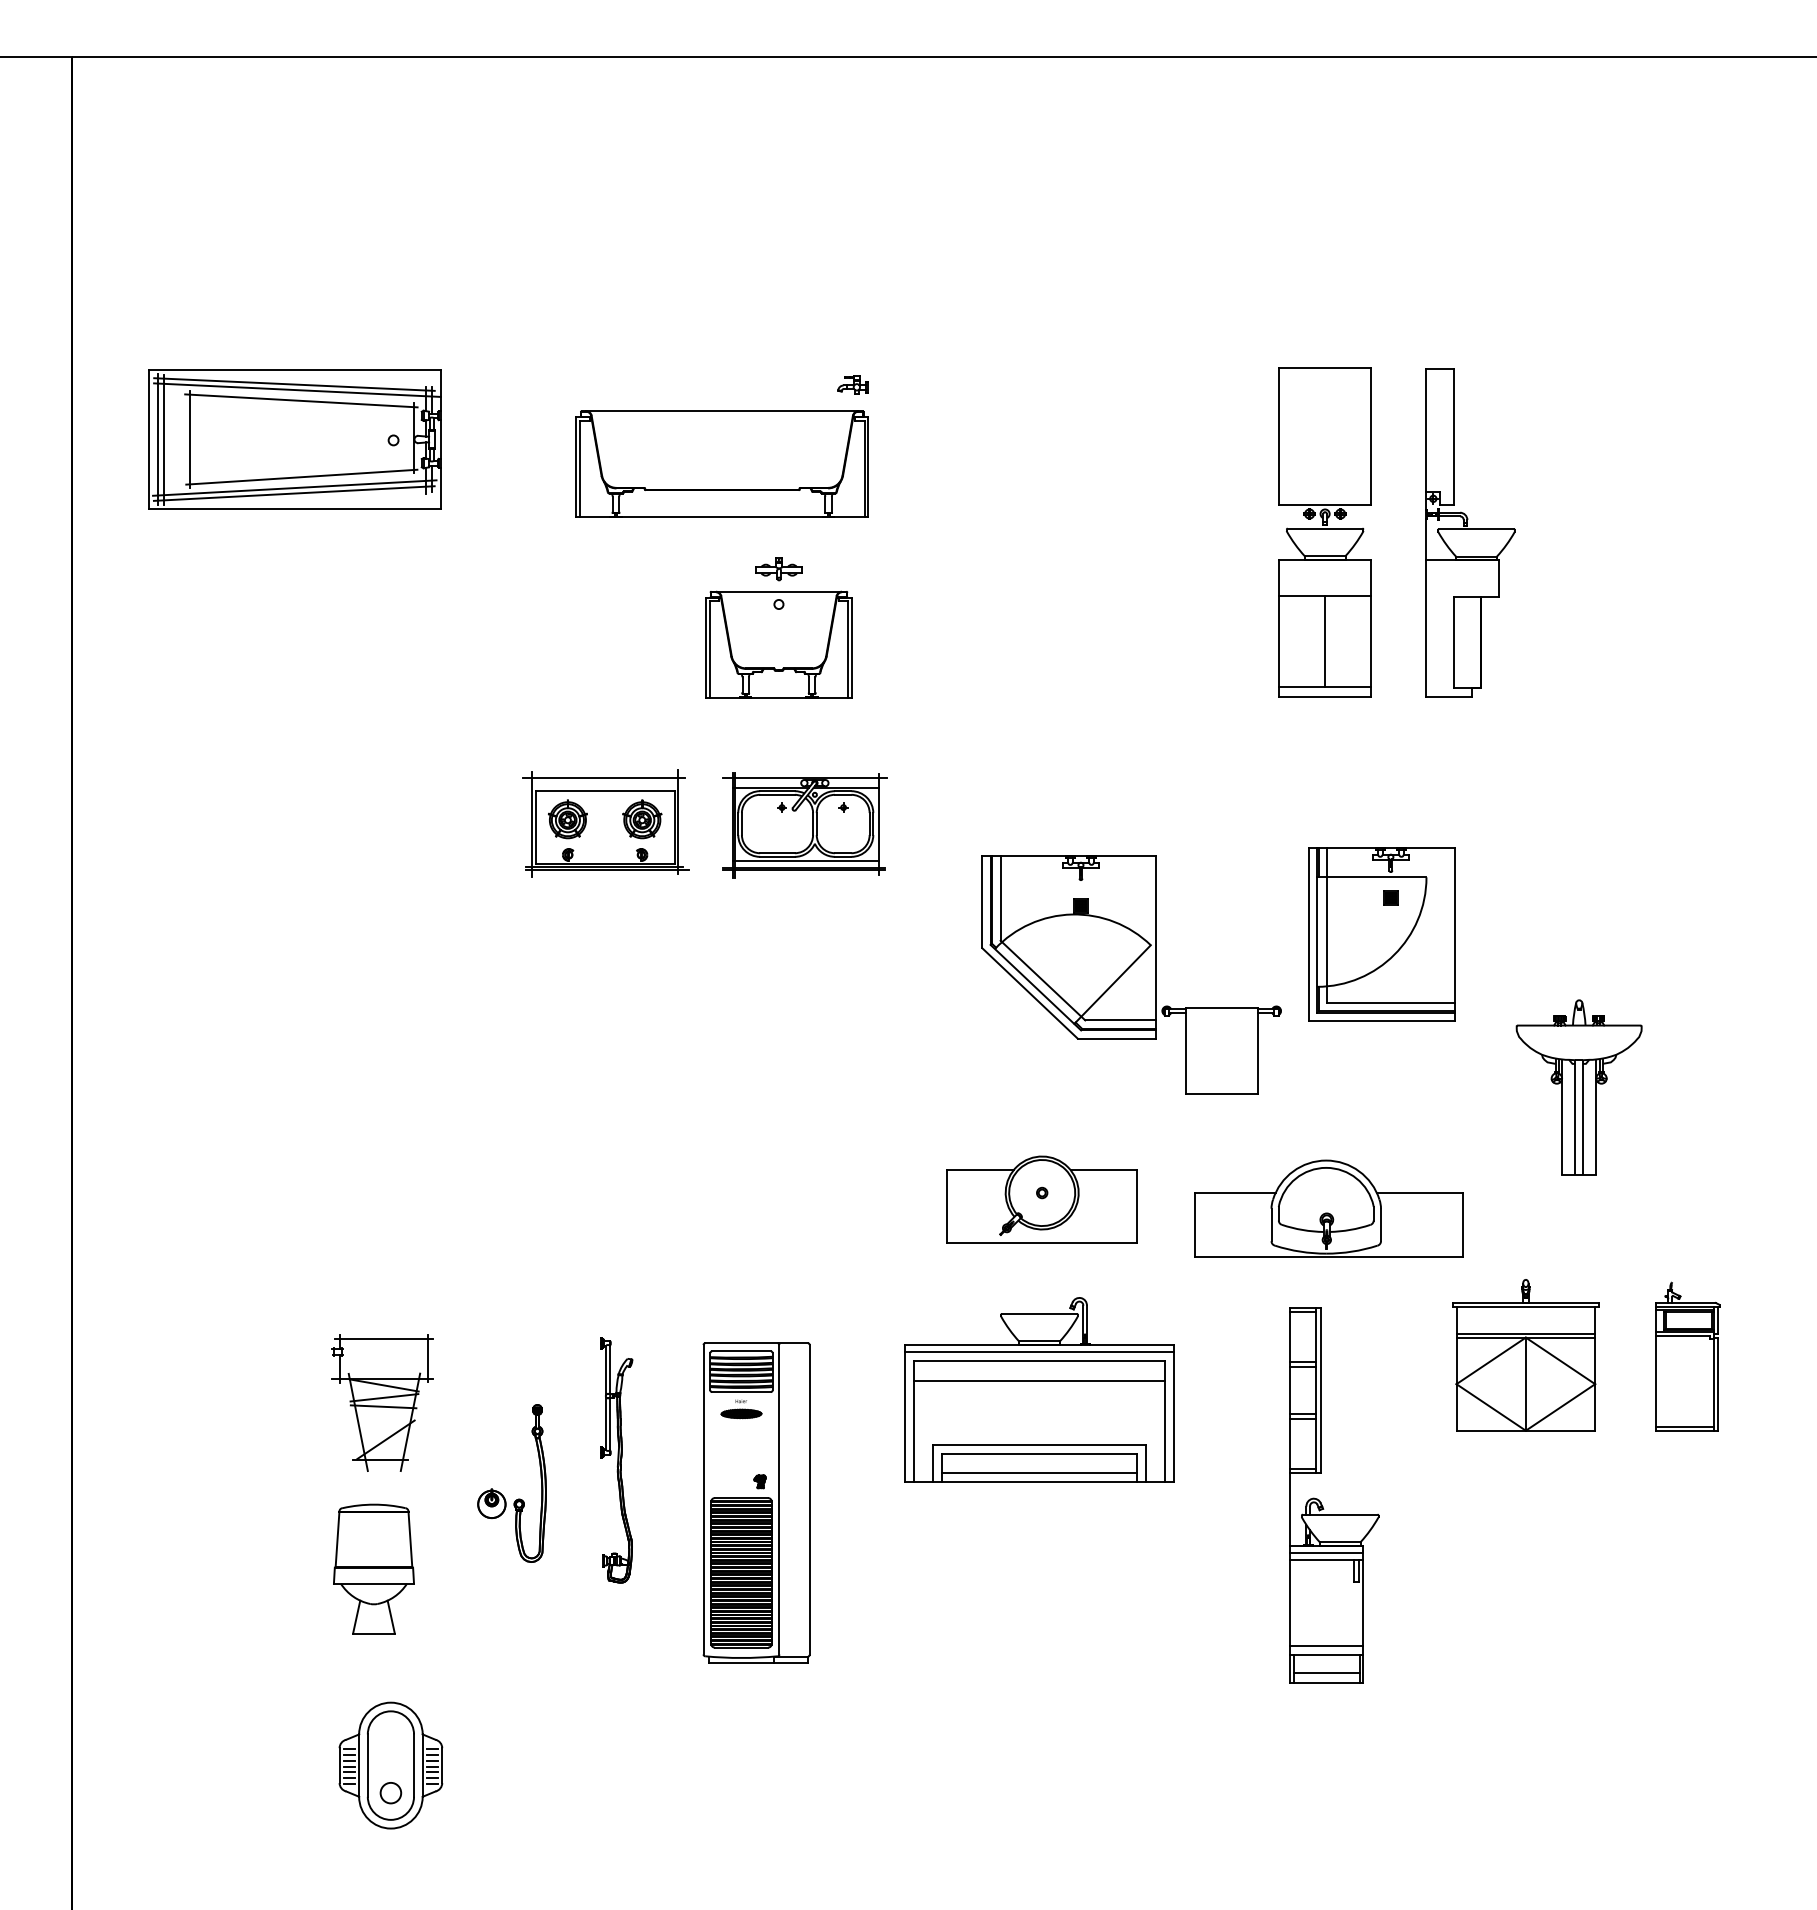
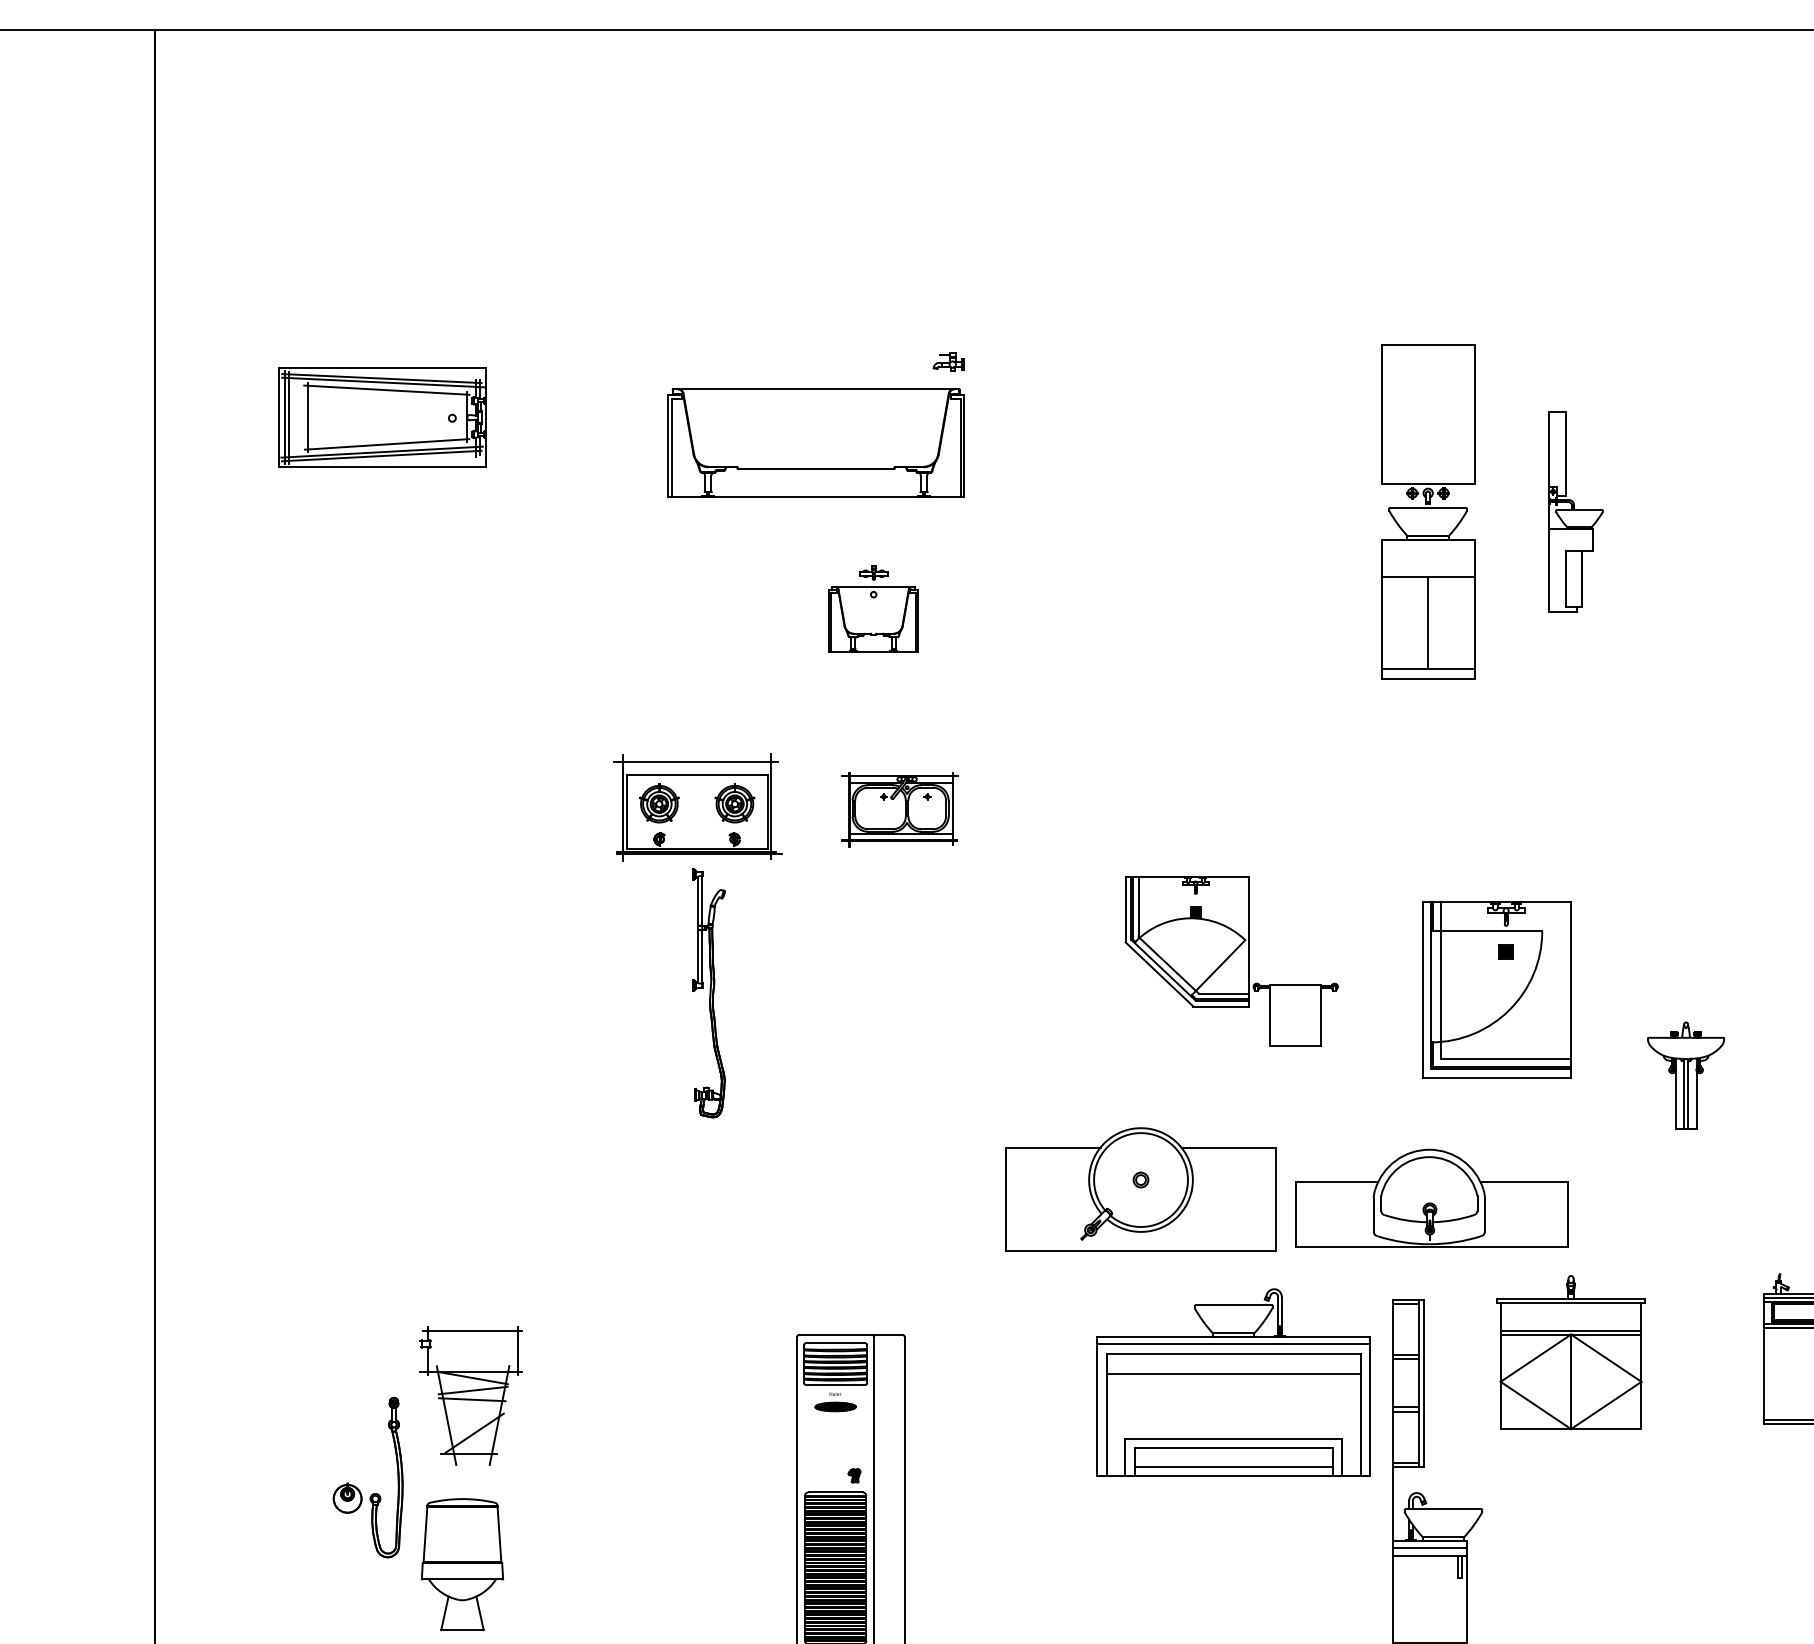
part: (294, 439) -> (381, 417), size x0.7
part: (1470, 532) -> (1575, 512), size x0.6
part: (778, 627) -> (873, 608), size x0.6
part: (804, 825) -> (899, 809), size x0.7
part: (1381, 934) -> (1496, 989), moved
part: (1131, 974) -> (1231, 960), size x0.7
part: (1578, 1087) -> (1685, 1075), size x0.6
part: (1041, 1199) -> (1140, 1189), size x1.4
part: (1525, 1355) -> (1570, 1352), moved
part: (1039, 1389) -> (1233, 1382), moved
part: (616, 1460) -> (708, 993), moved
part: (501, 1493) -> (357, 1487), moved

